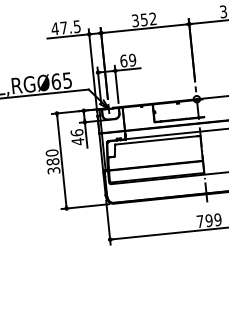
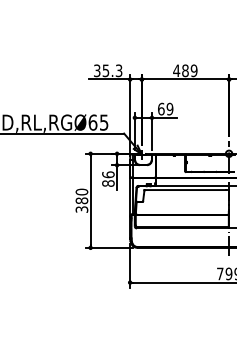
text: (144, 19) -> (185, 70), 352 -> 489
text: (65, 27) -> (107, 70), 47.5 -> 35.3
text: (78, 141) -> (108, 183), 46 -> 86

